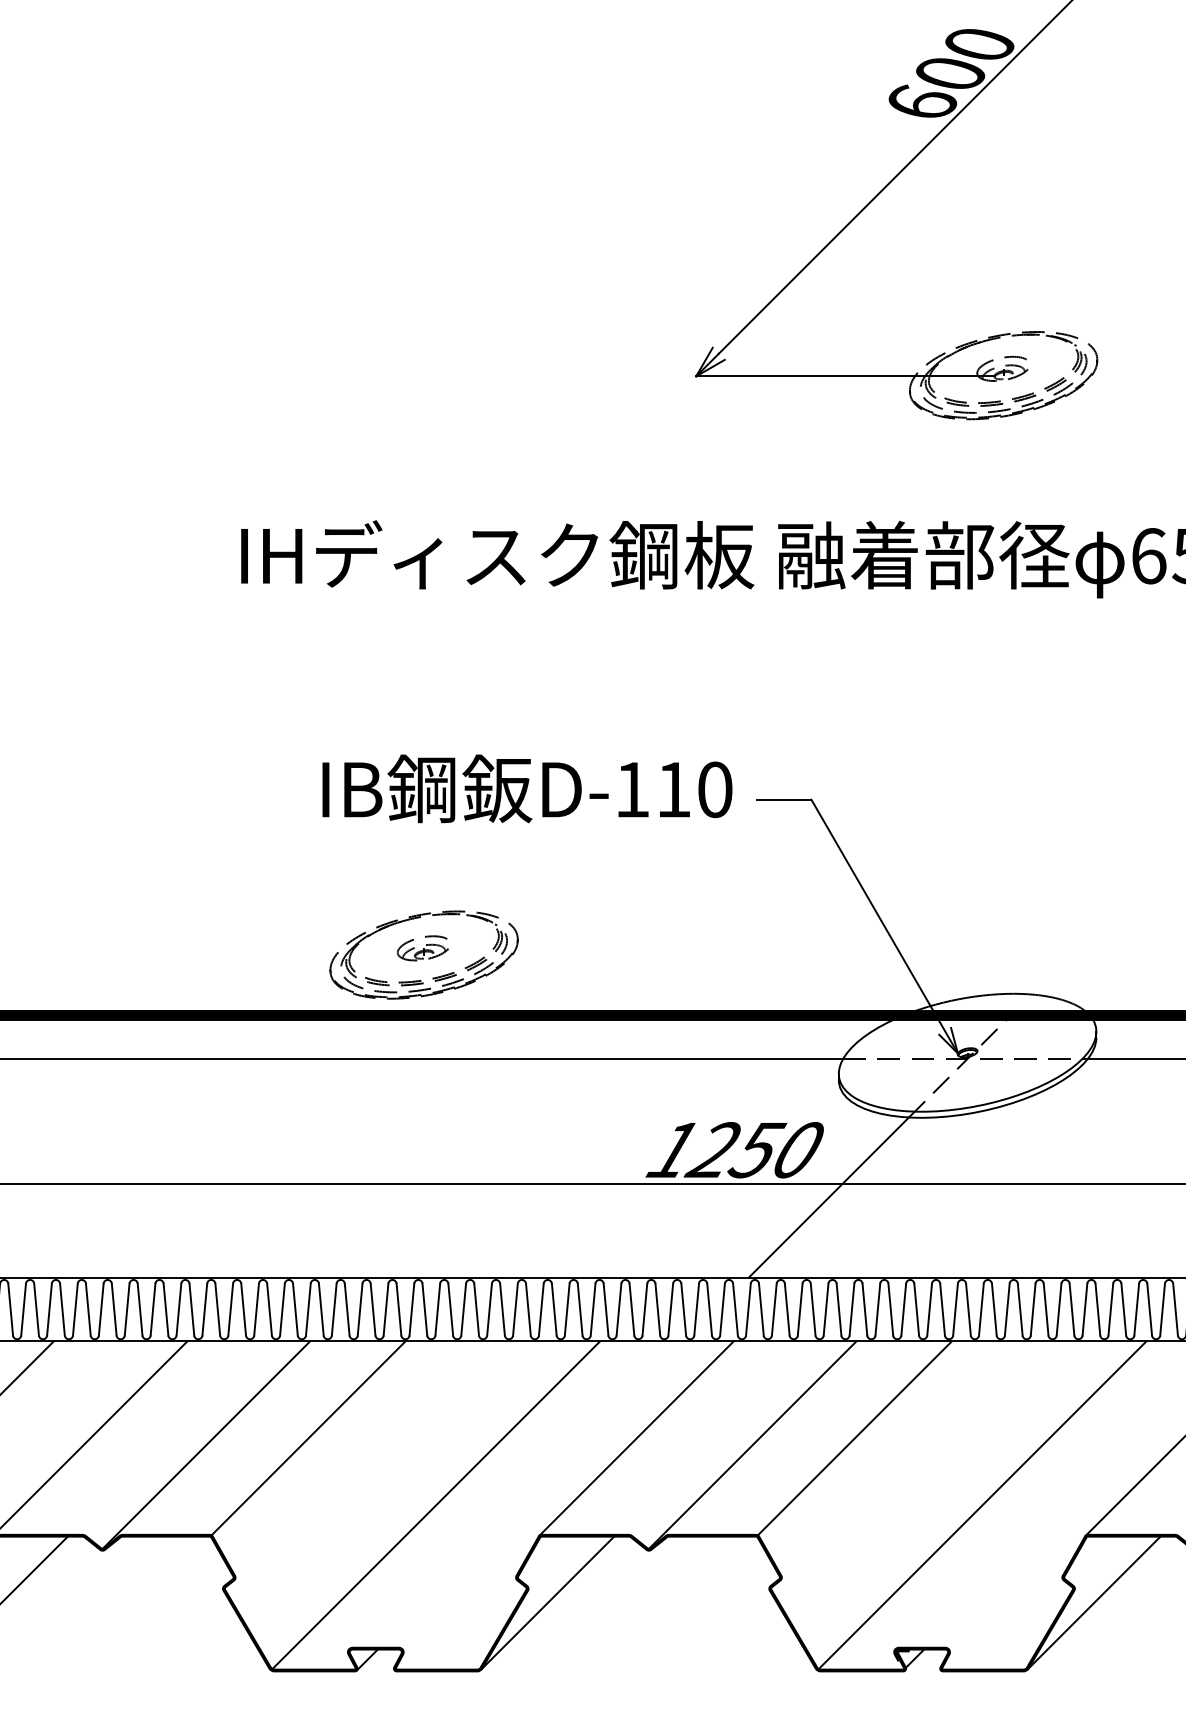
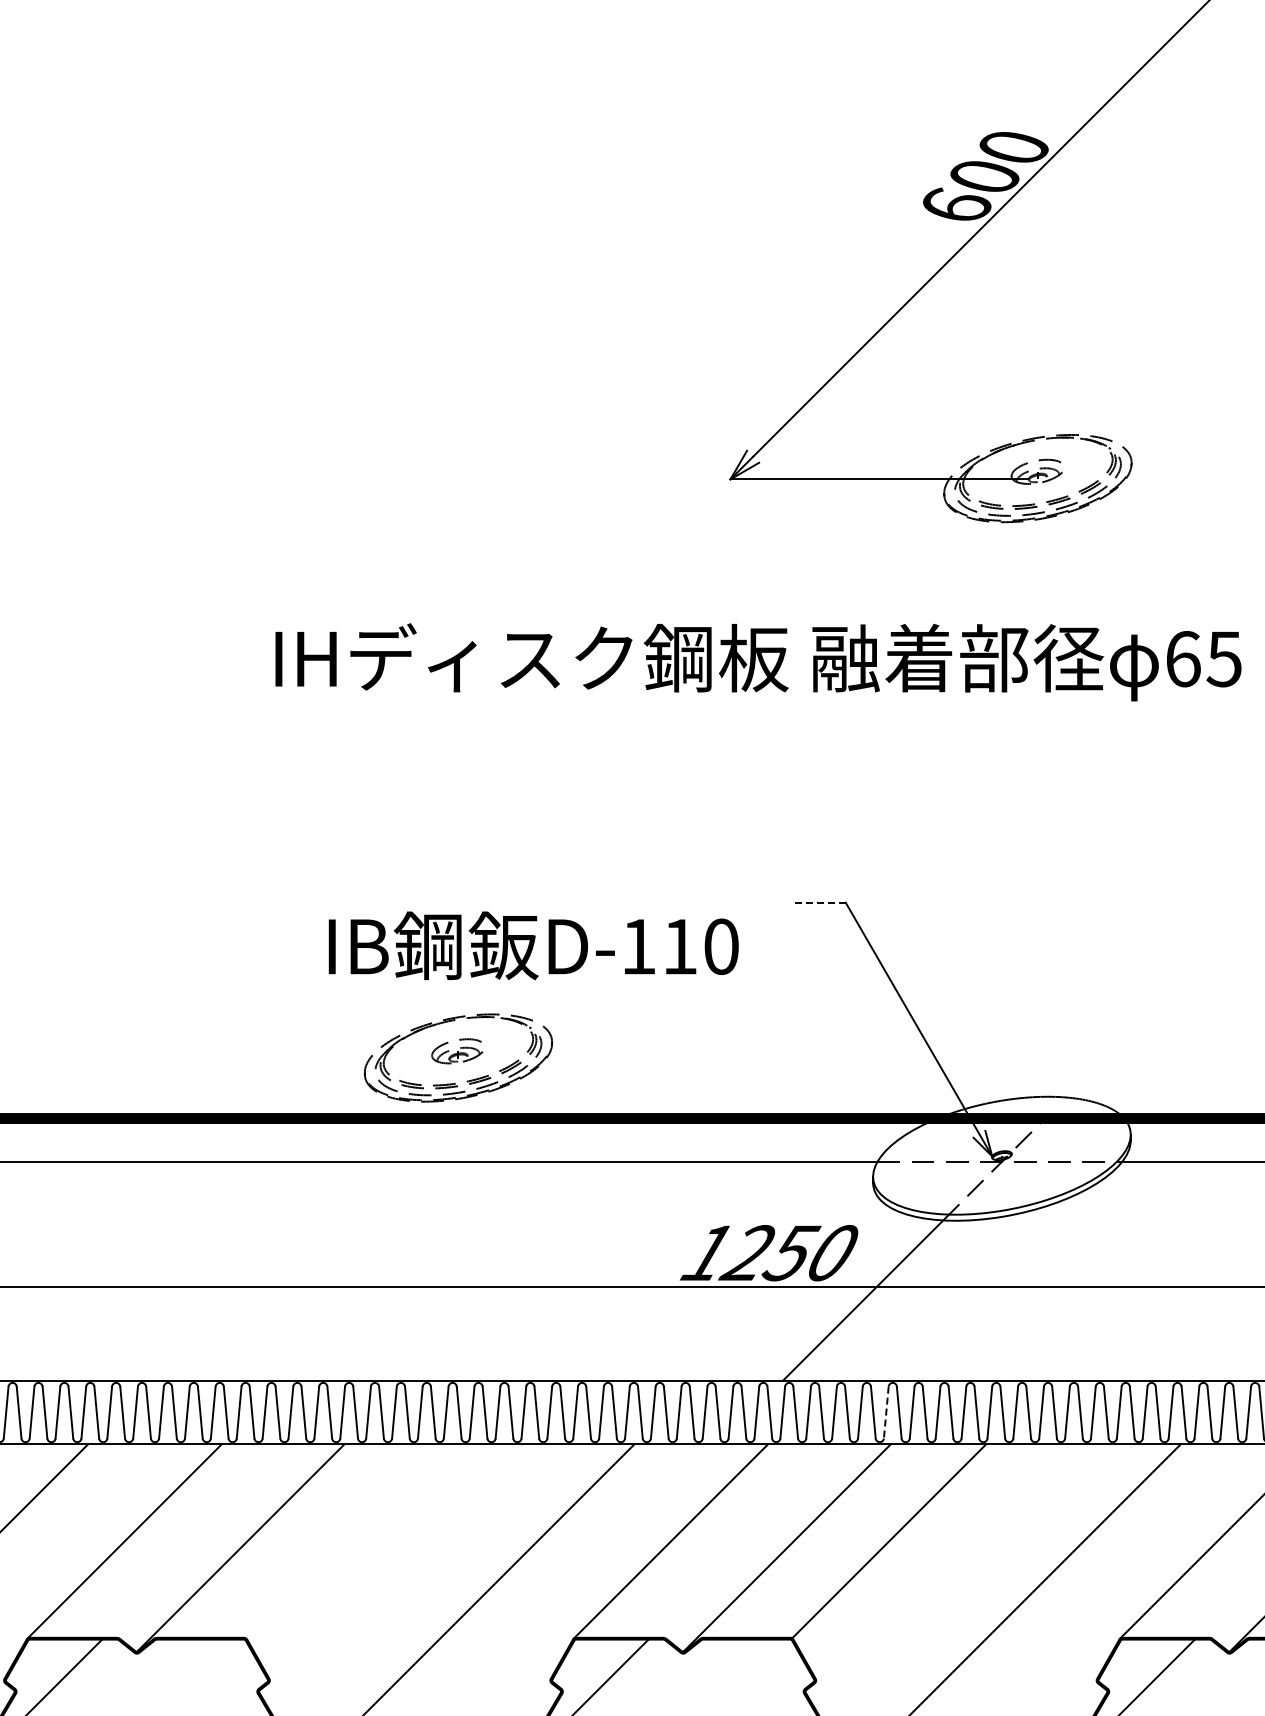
text: (527, 788) -> (533, 945), moved
line: (783, 799) -> (817, 902), solid -> dashed
line: (852, 1310) -> (886, 1413), solid -> dashed
line: (308, 1438) -> (342, 1541), removed

